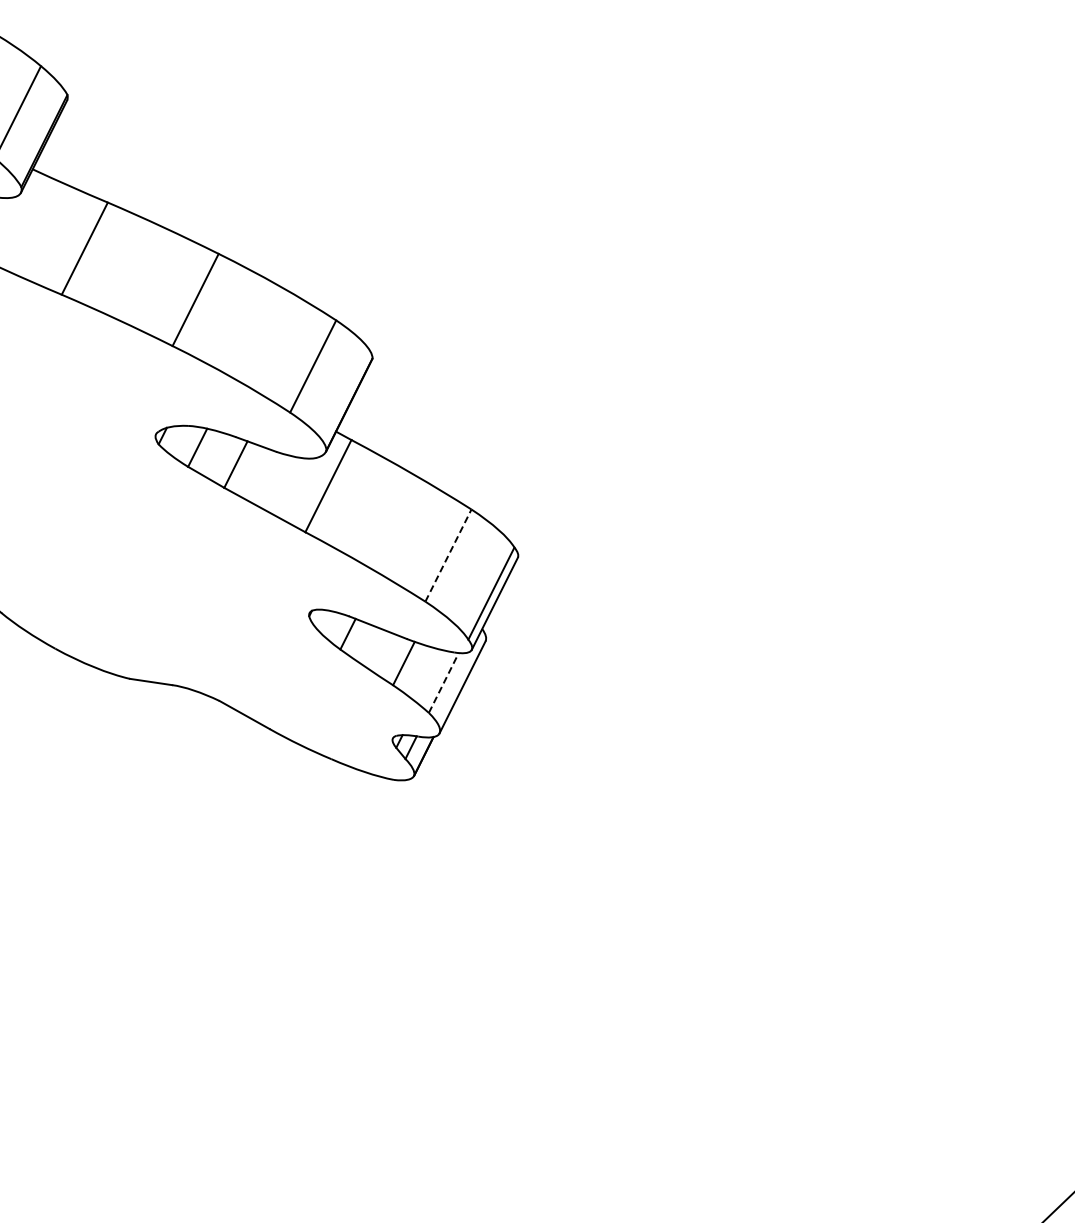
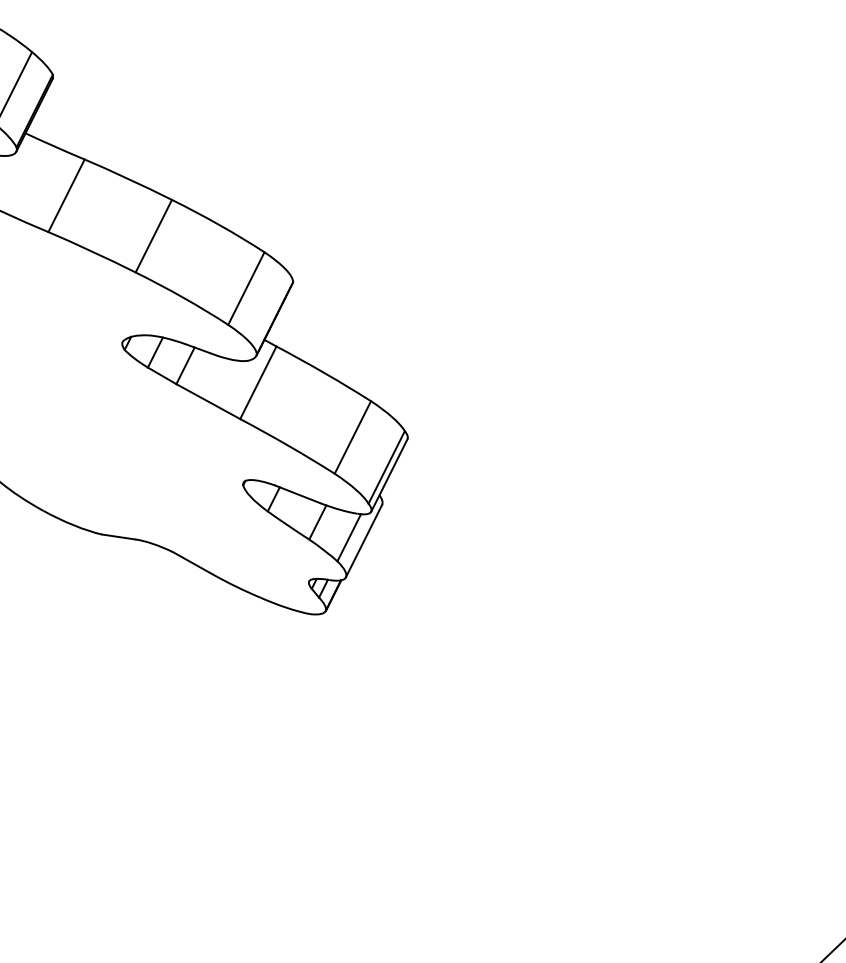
line: (448, 555) -> (352, 437), dashed -> solid
line: (444, 682) -> (349, 537), dashed -> solid

